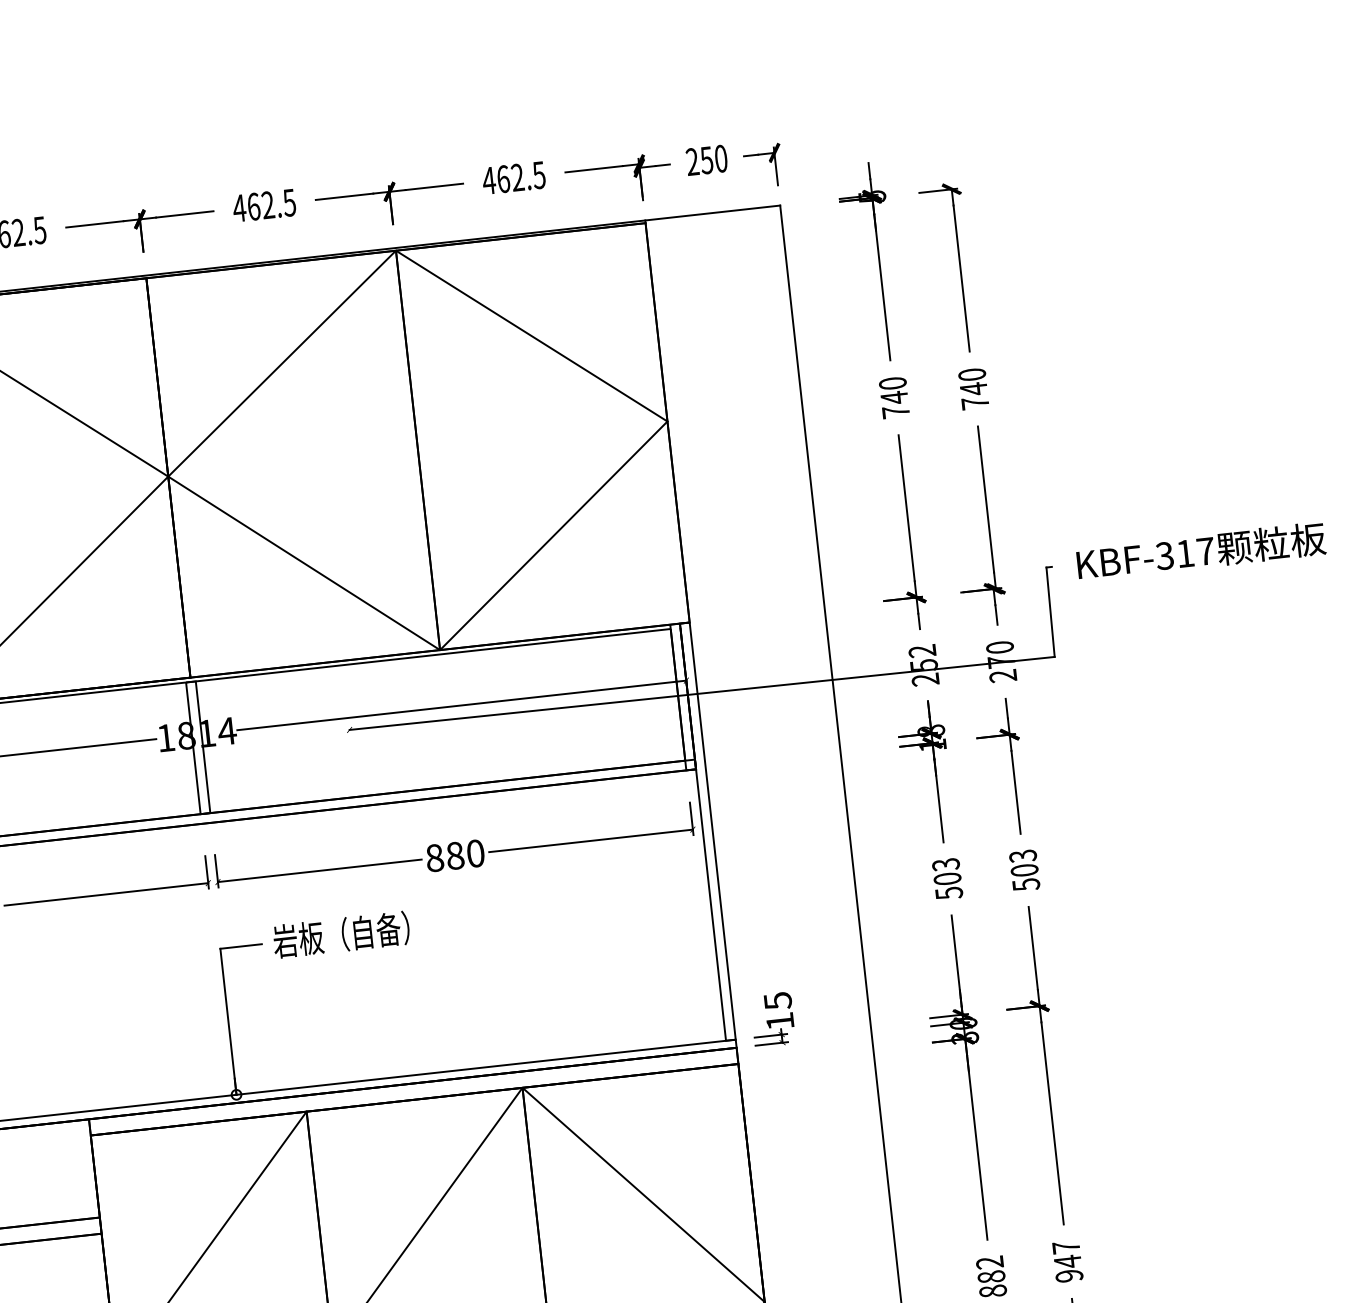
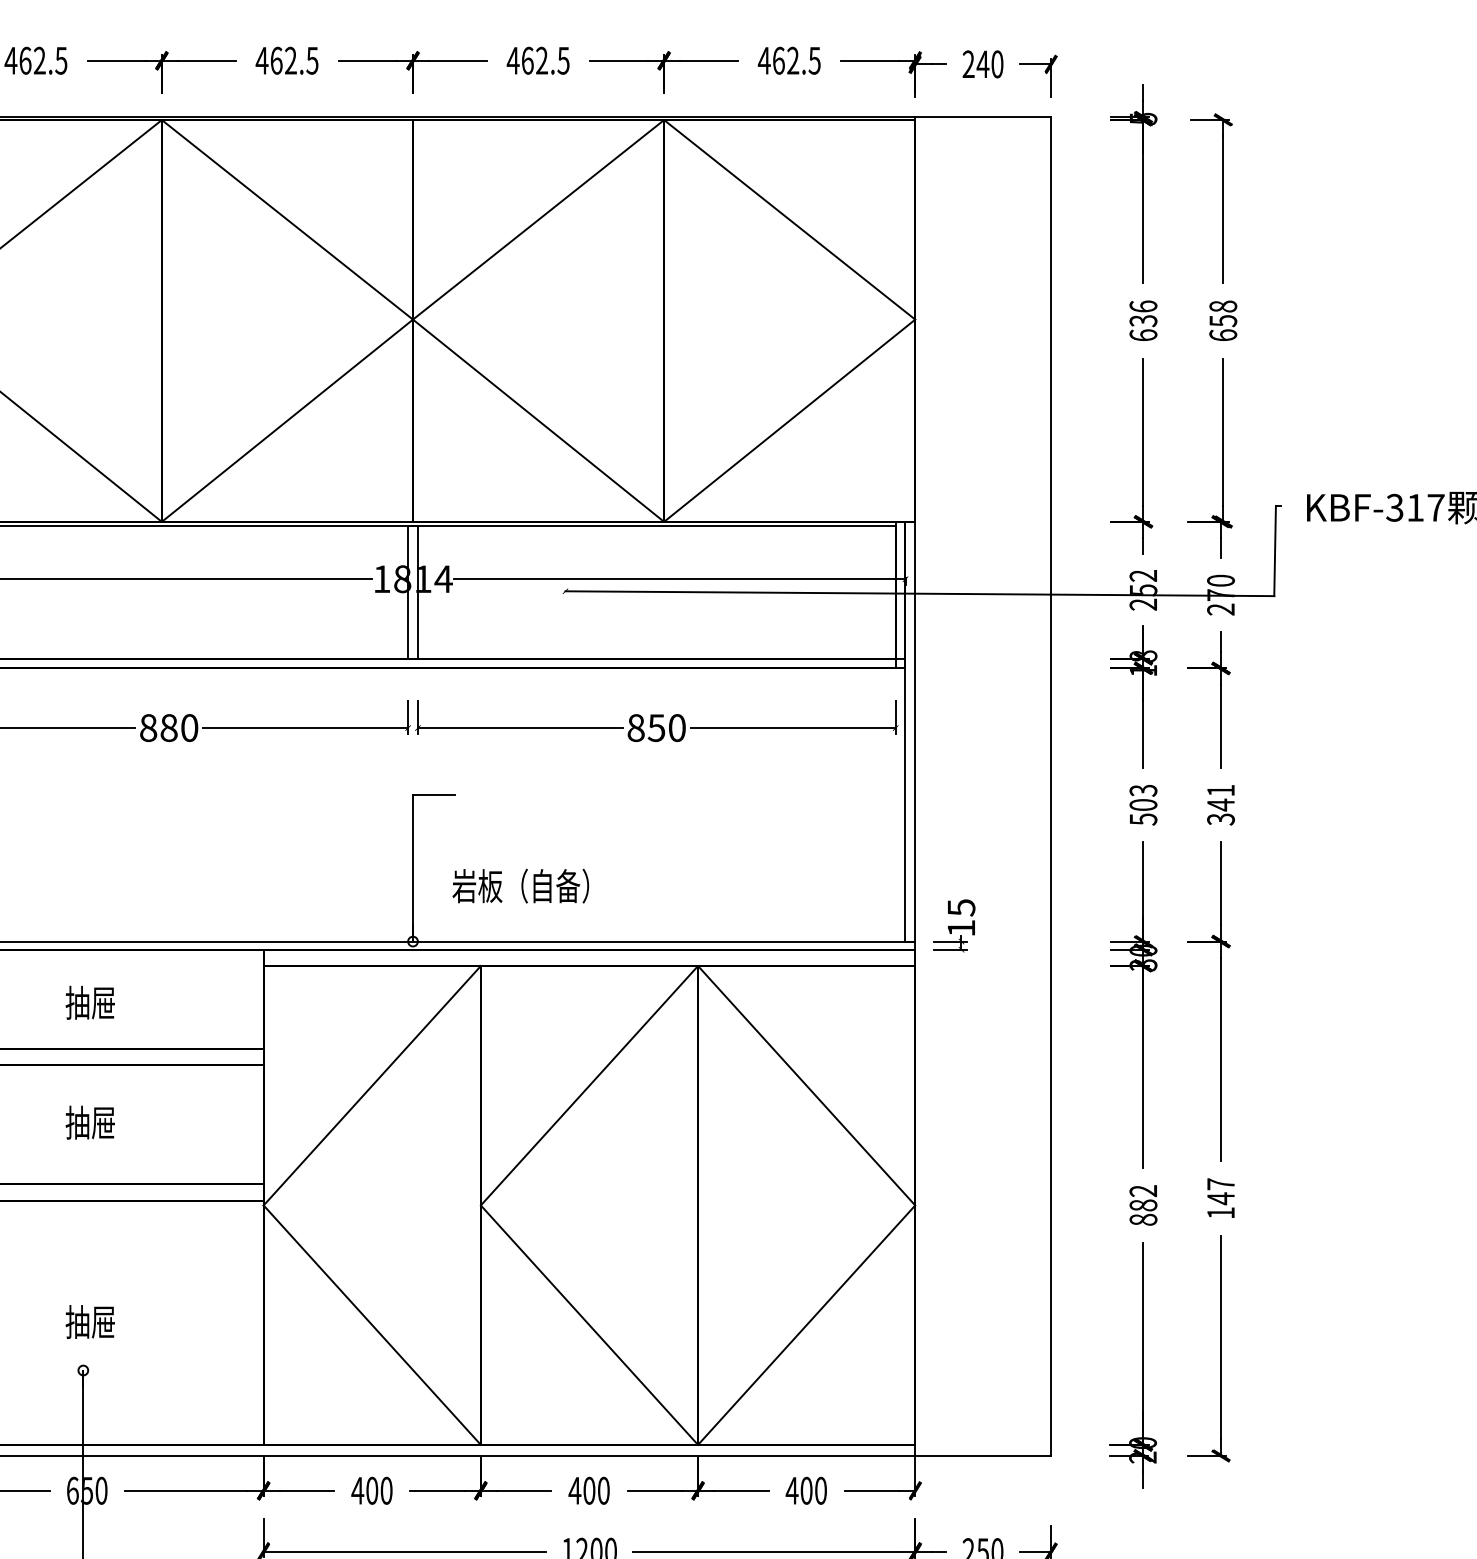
text: (706, 160) -> (982, 64), 250 -> 240
text: (973, 388) -> (1223, 320), 740 -> 658
text: (894, 397) -> (1143, 320), 740 -> 636
text: (455, 855) -> (656, 727), 880 -> 850
text: (1024, 869) -> (1220, 804), 503 -> 341
text: (341, 934) -> (520, 885), moved
text: (1068, 1276) -> (1220, 1213), 947 -> 147

